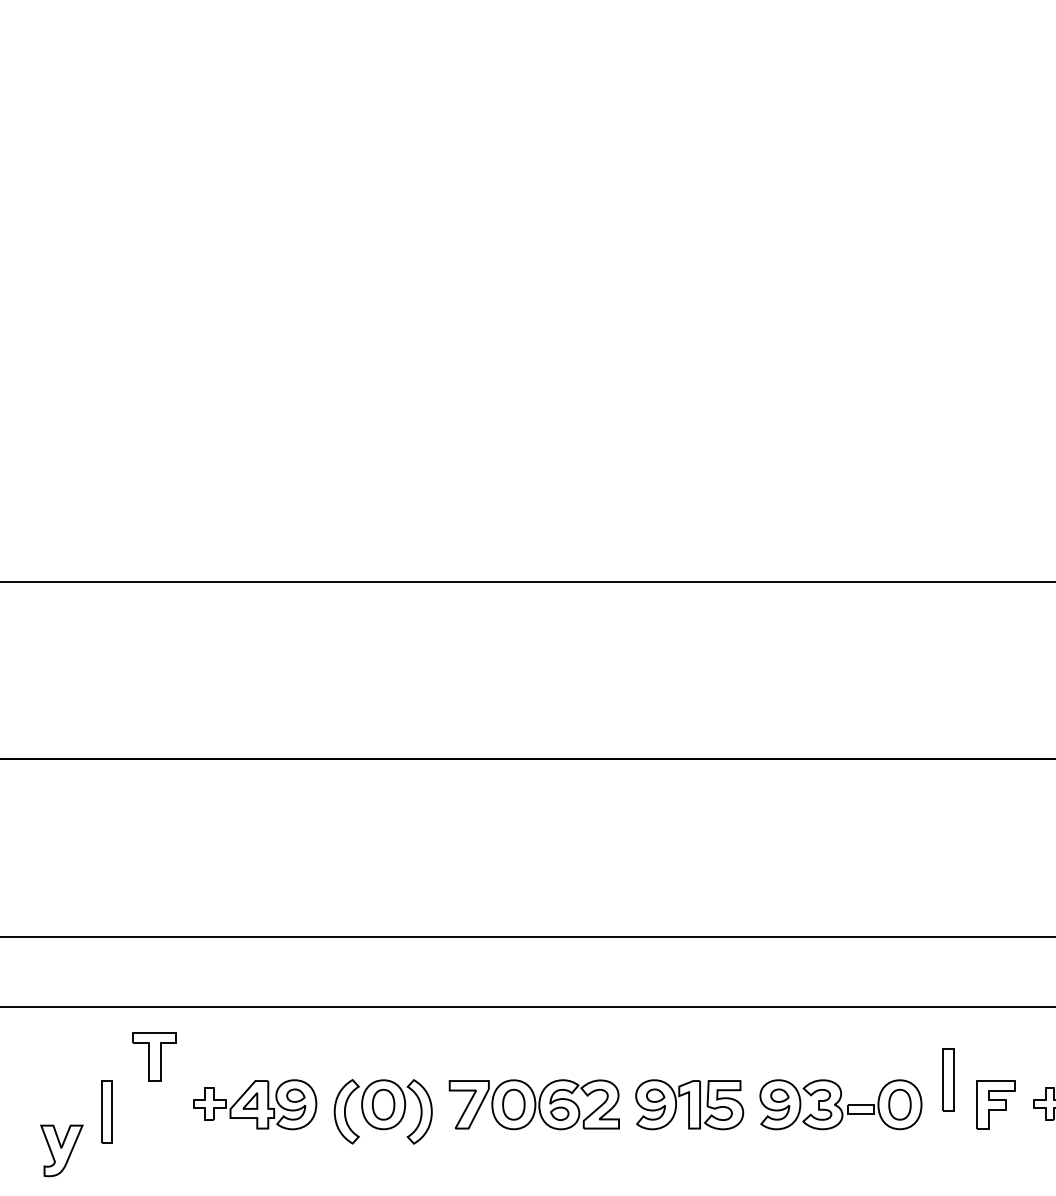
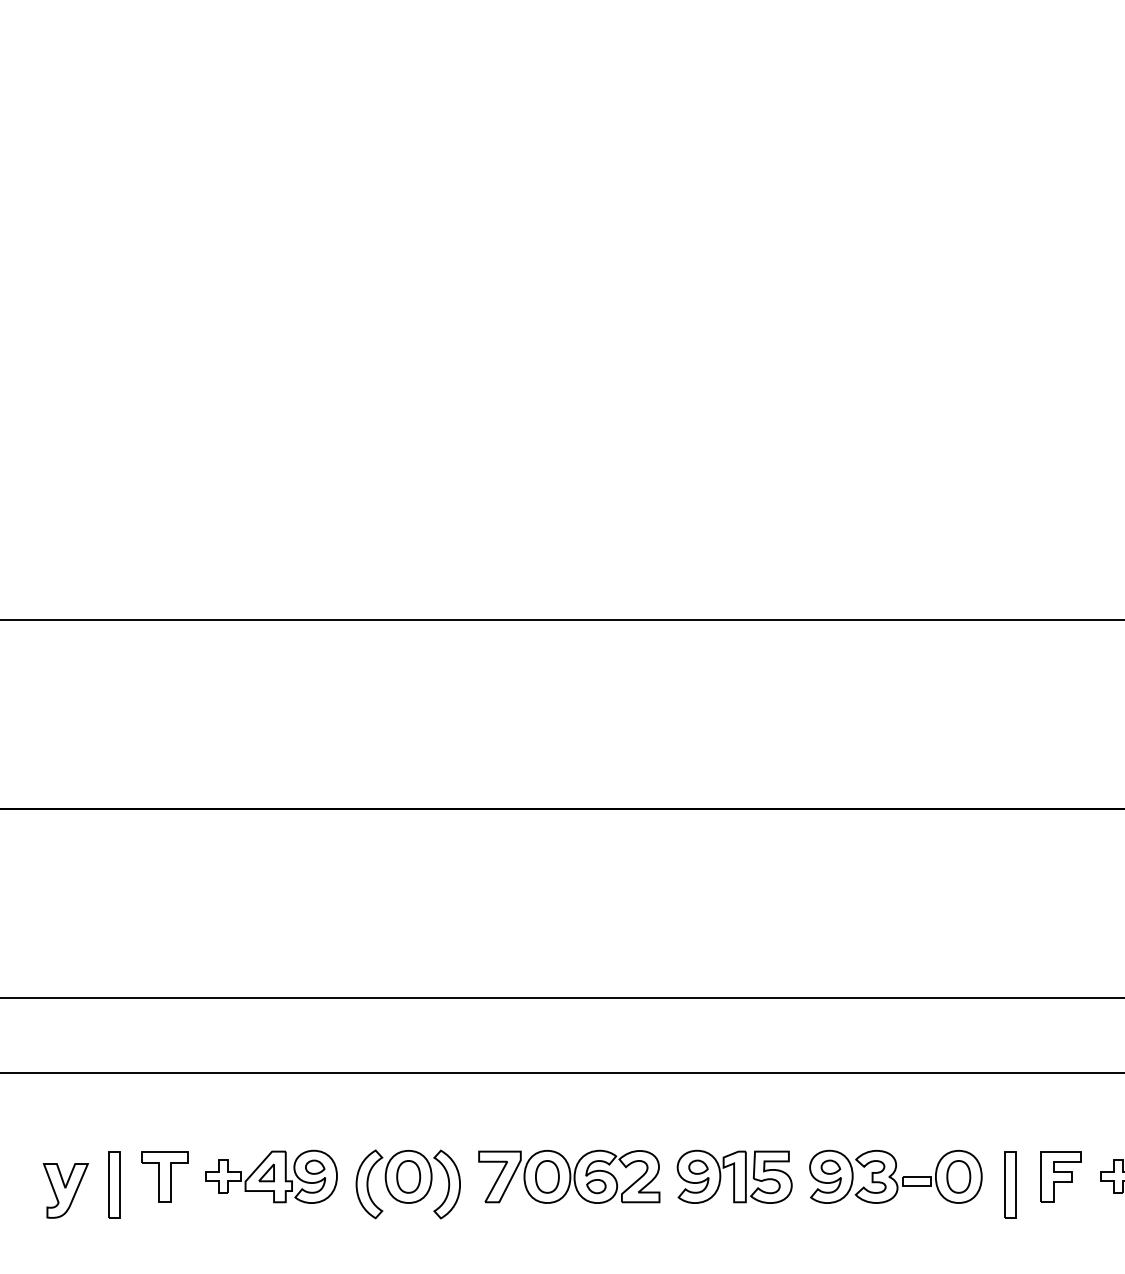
part: (154, 1056) -> (164, 1176), moved
part: (948, 1079) -> (1010, 1184), moved
part: (61, 1150) -> (65, 1190), moved

